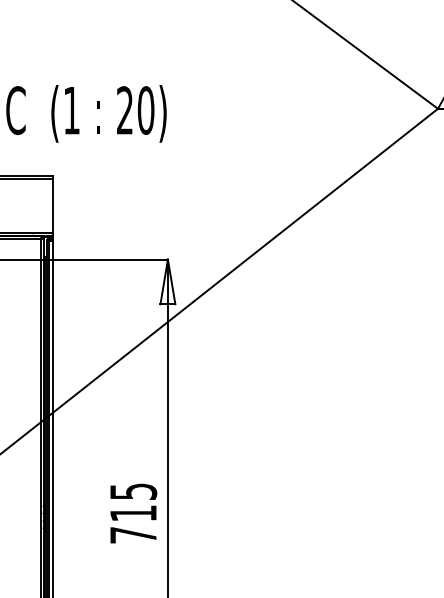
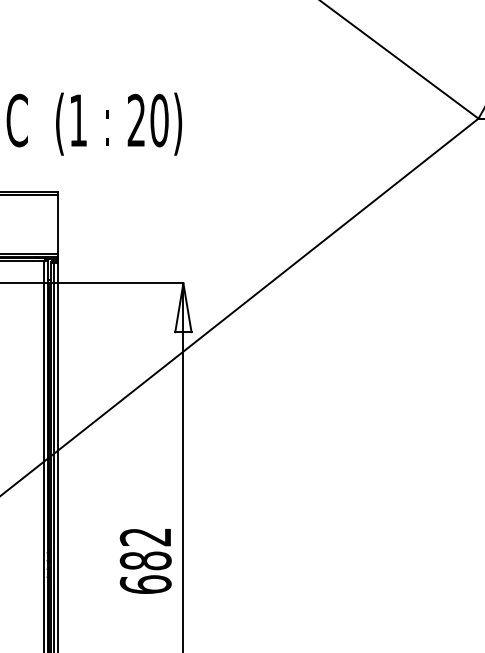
text: (133, 513) -> (145, 560), 715 -> 682

